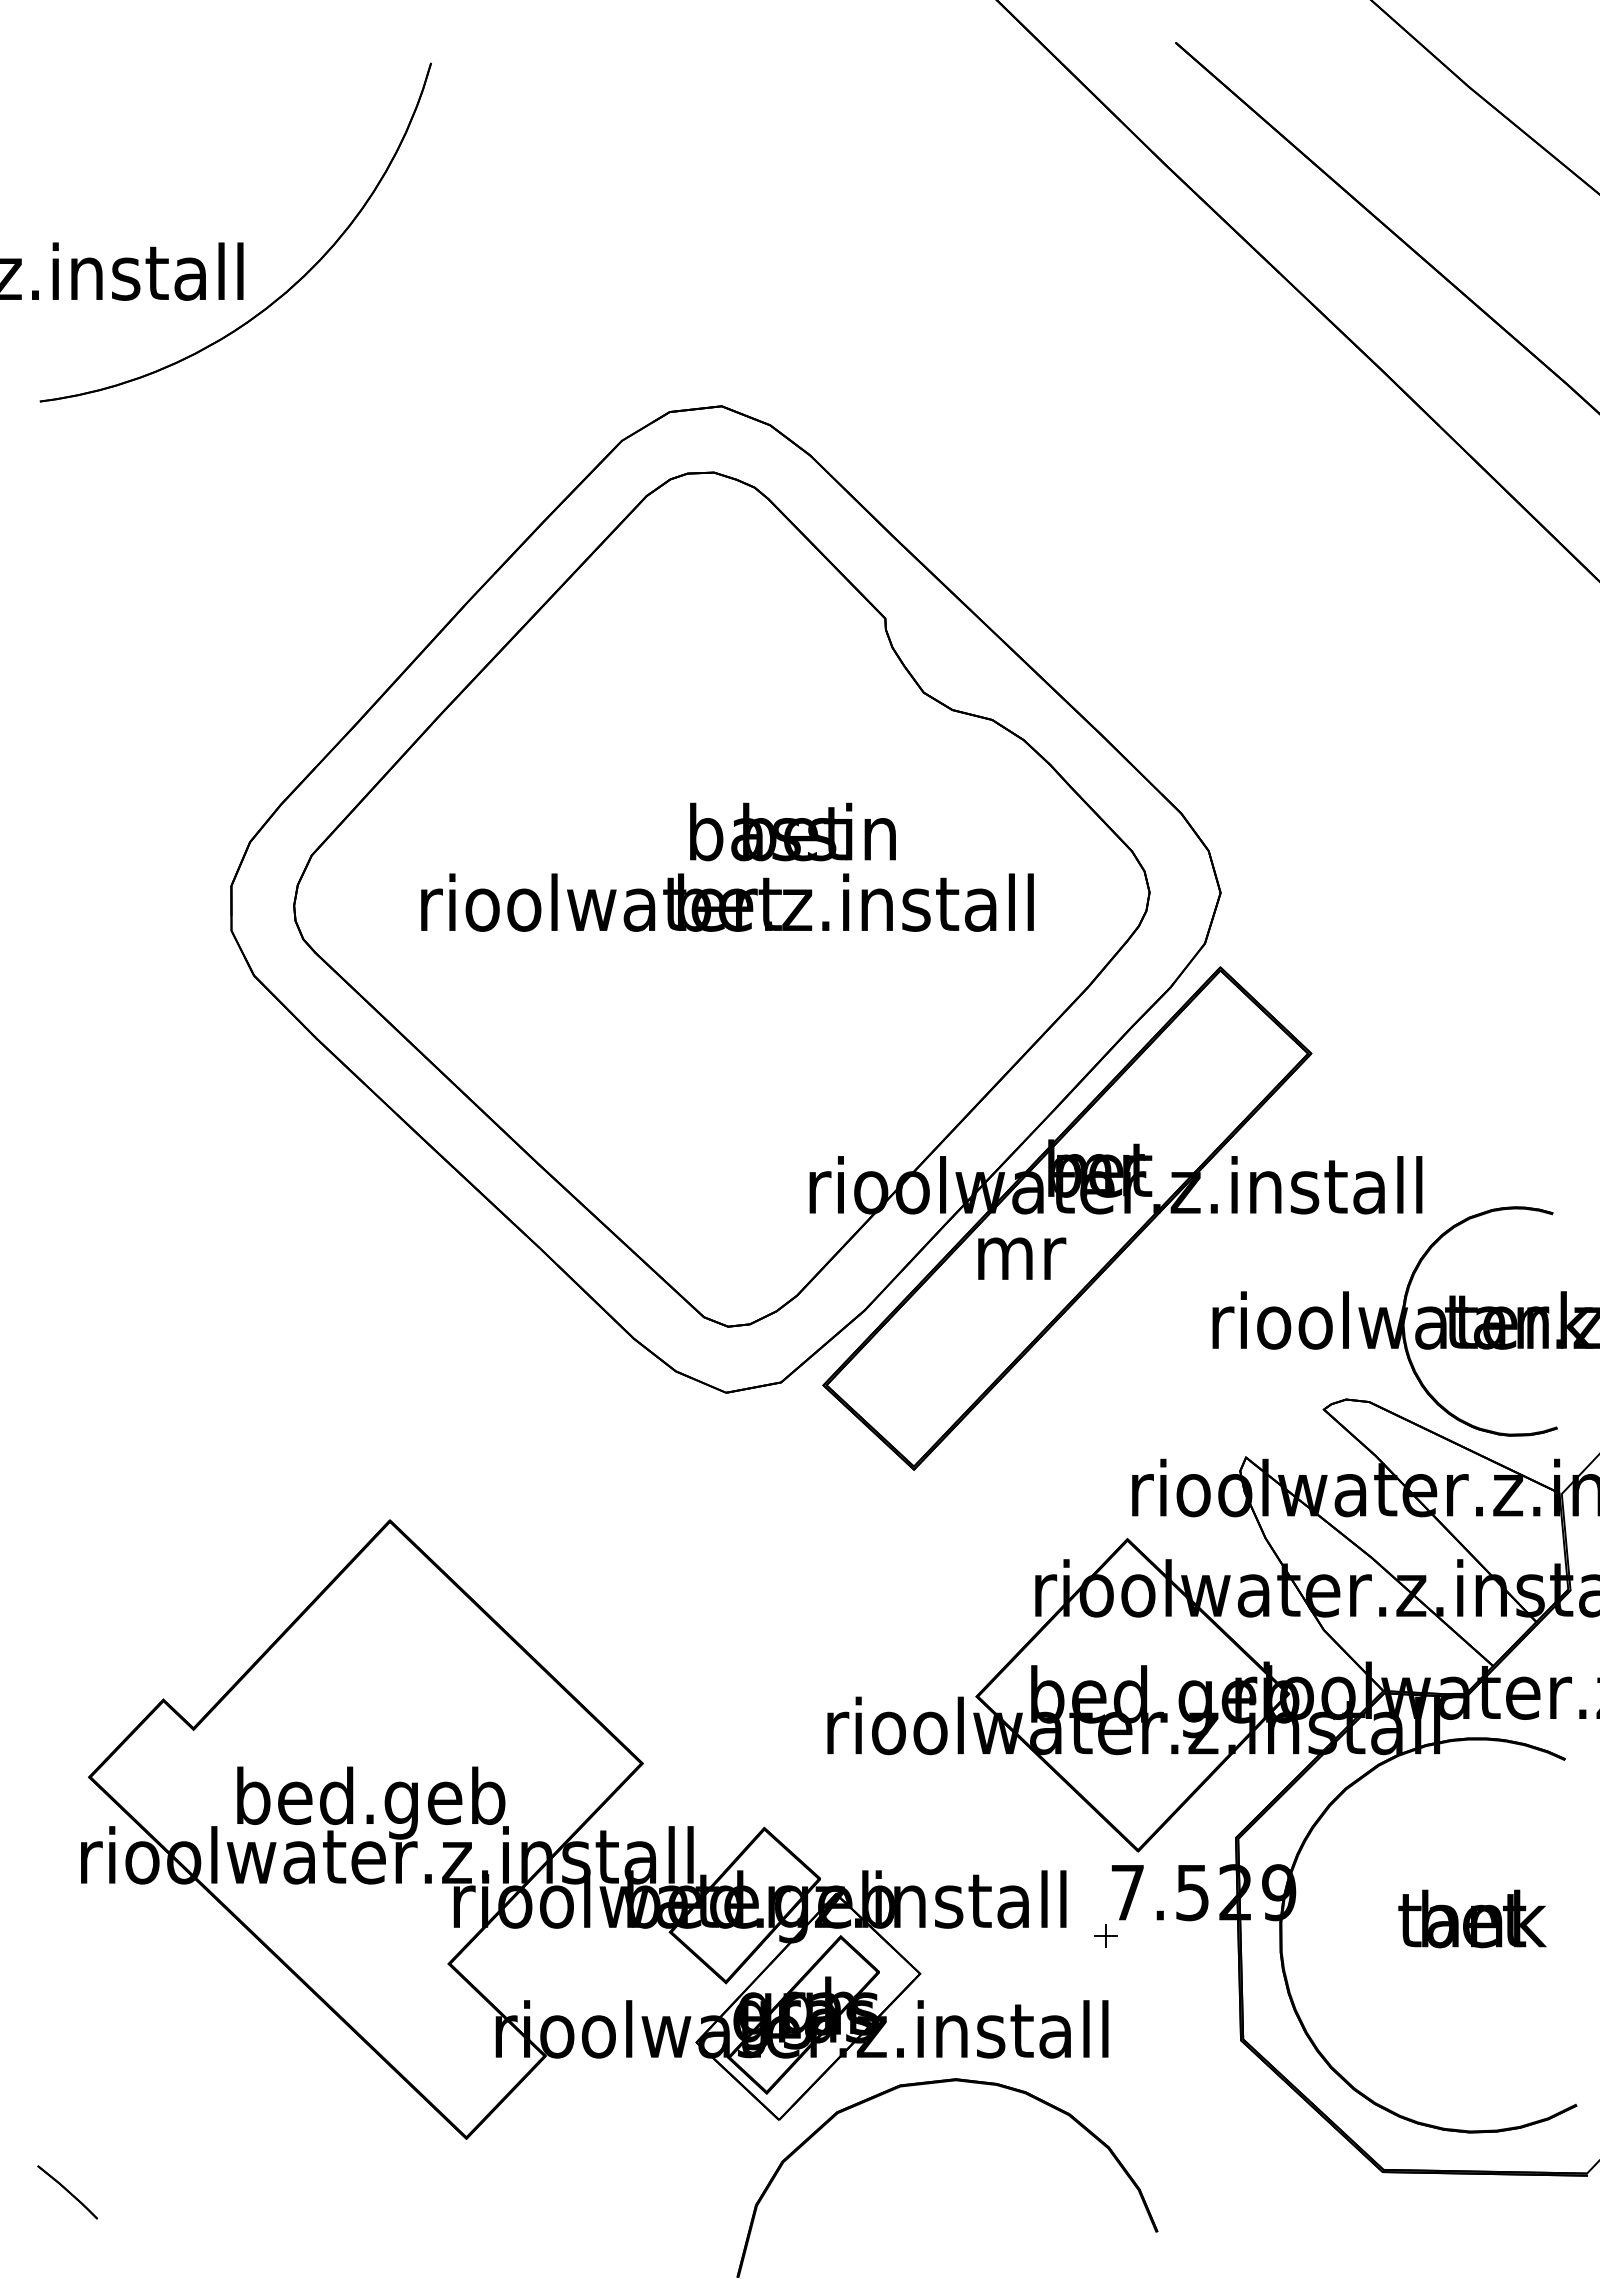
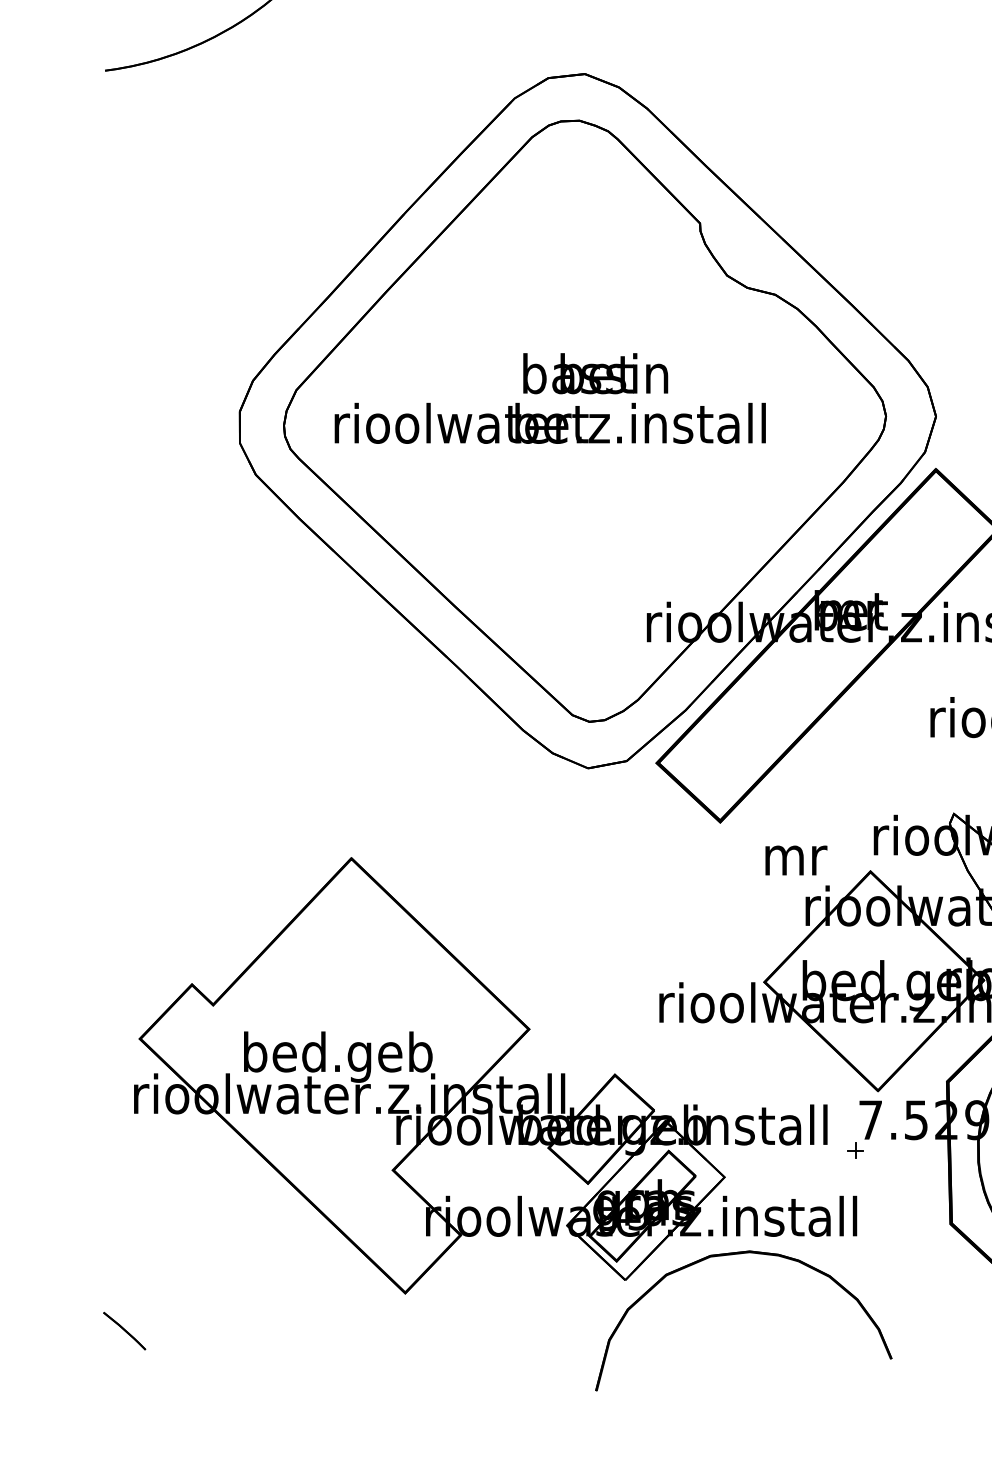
text: (792, 831) -> (595, 373), moved
text: (727, 902) -> (550, 423), moved
text: (1022, 1258) -> (796, 860), moved

